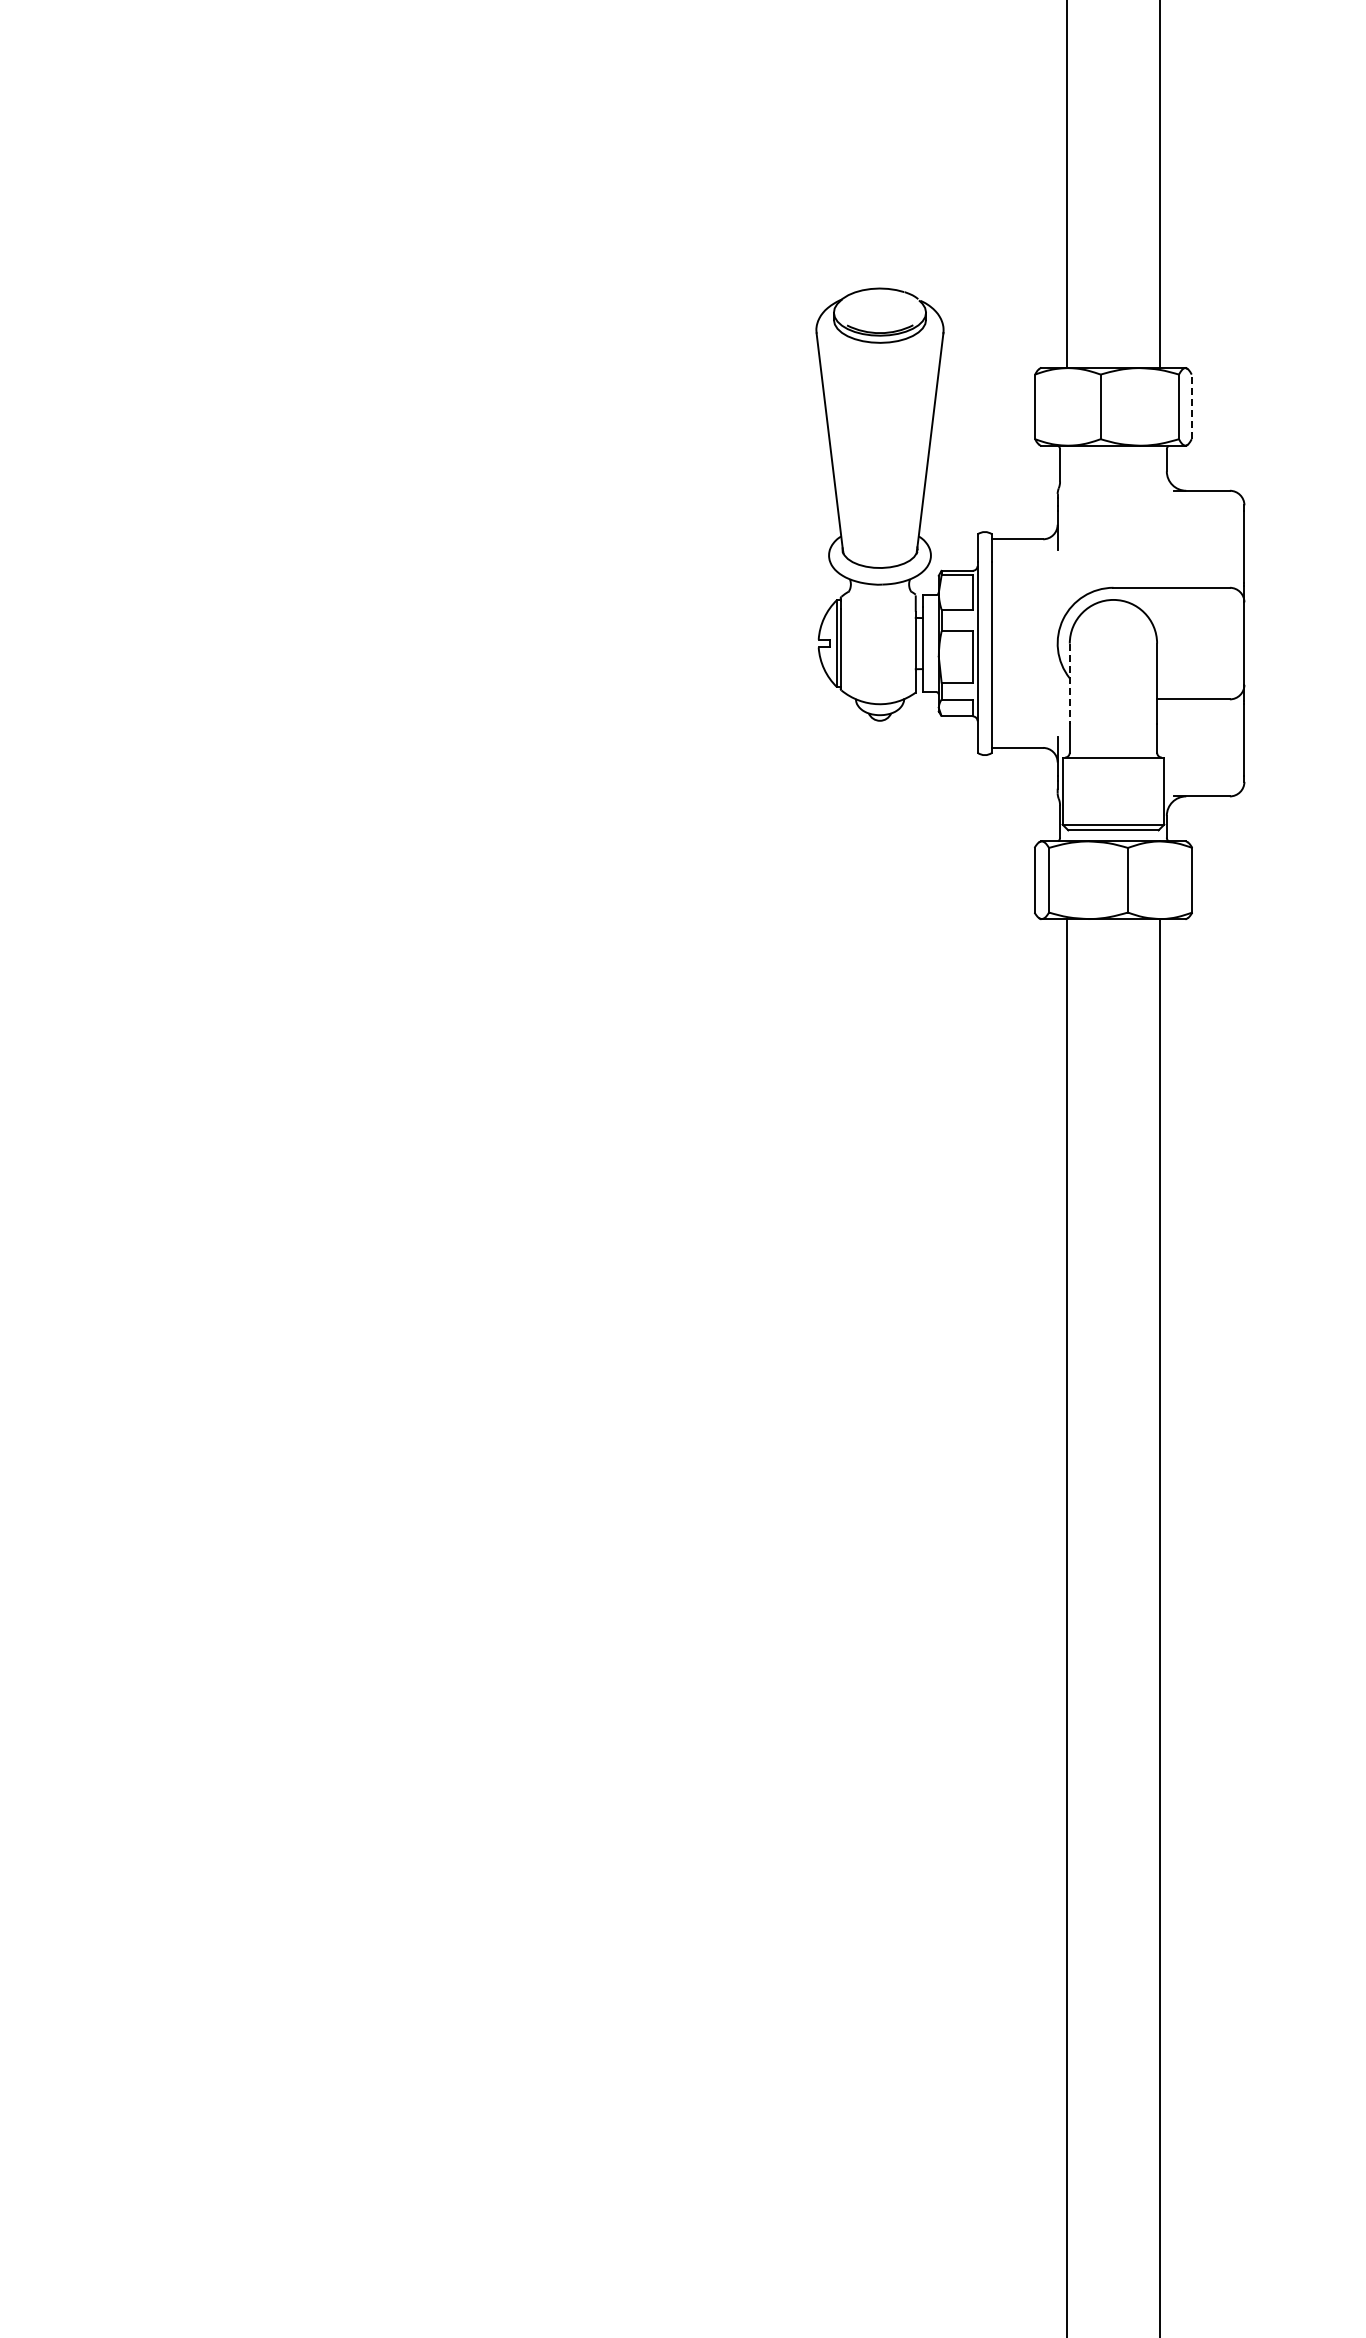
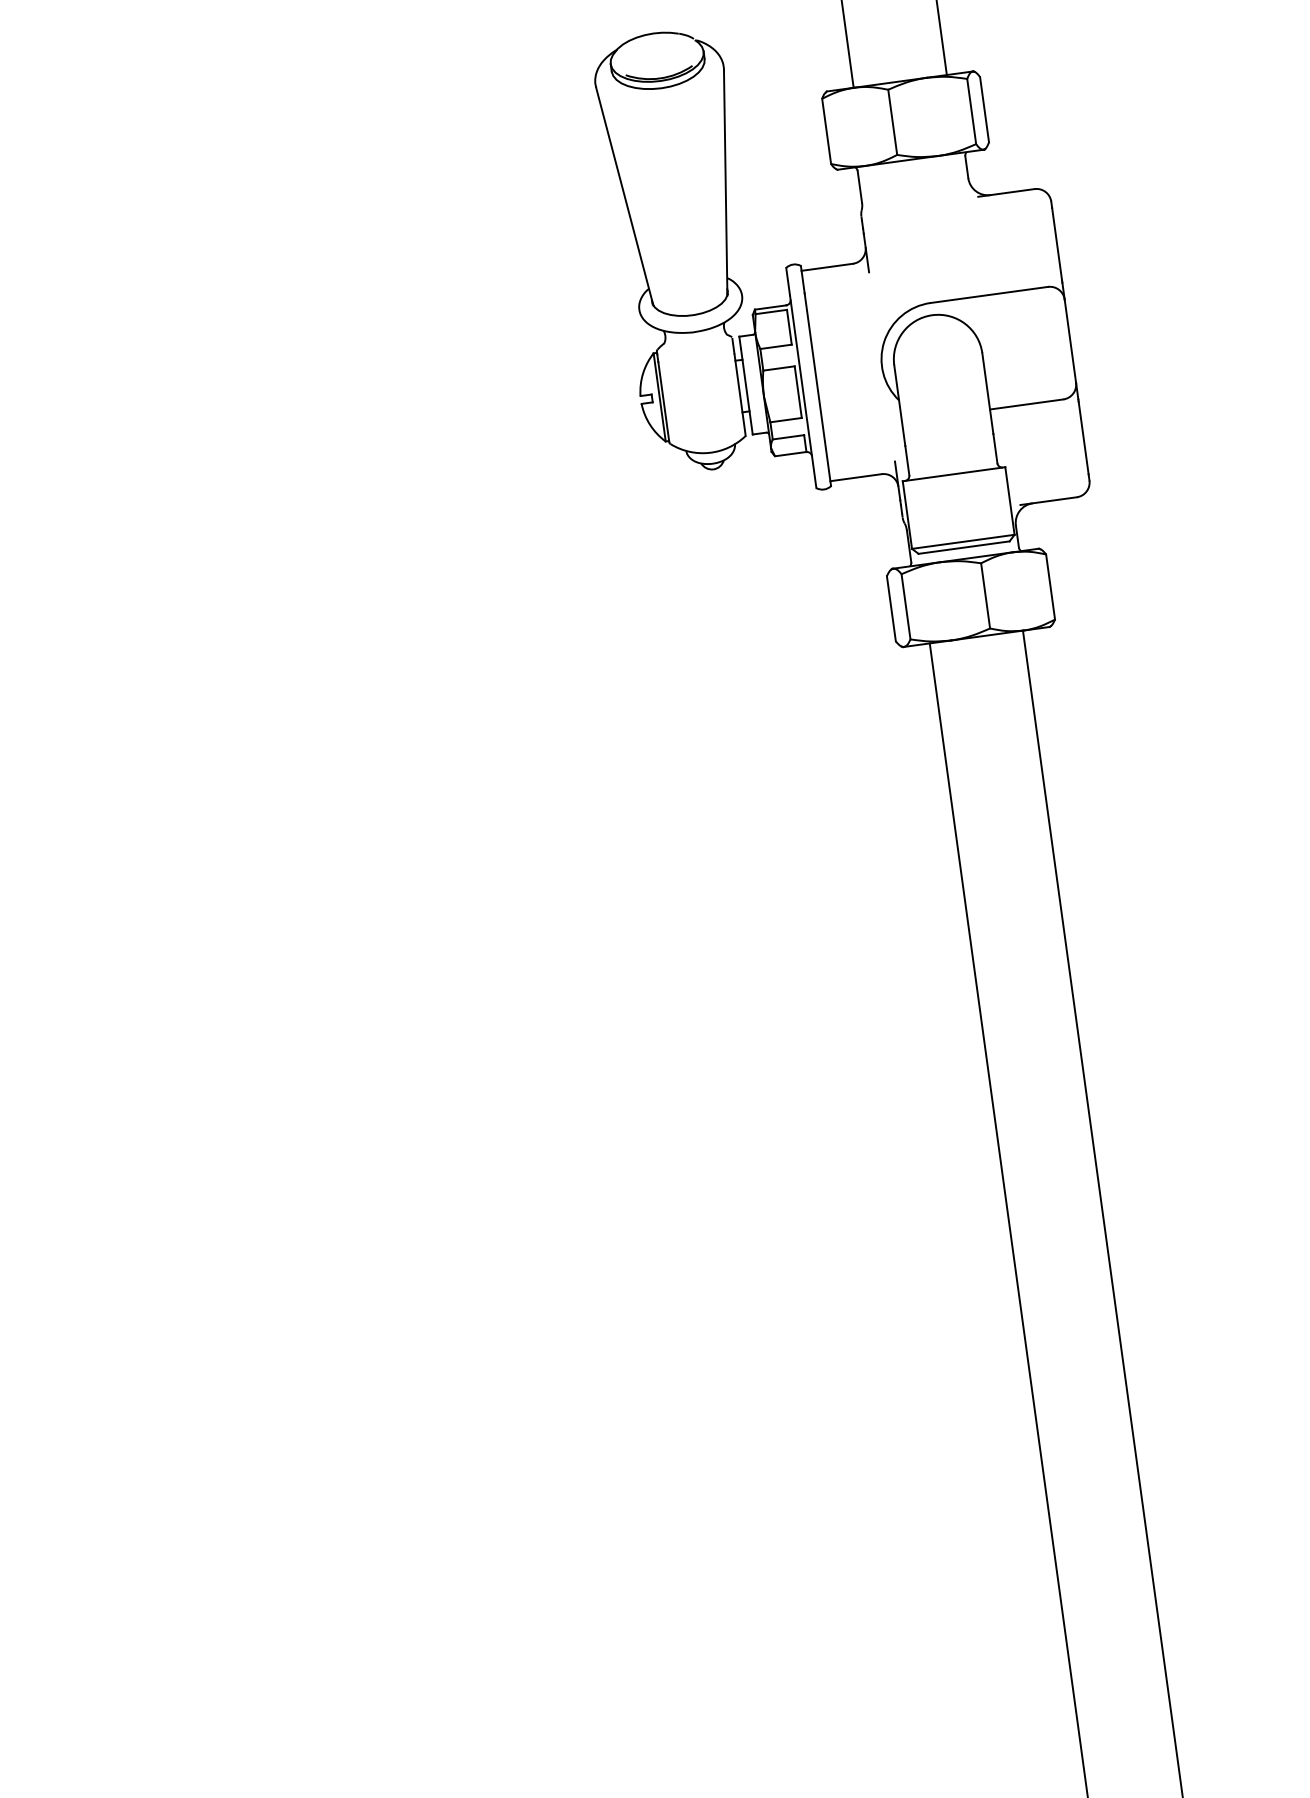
line: (1191, 406) -> (984, 109), dashed -> solid
line: (1069, 684) -> (899, 406), dashed -> solid

